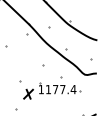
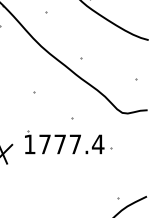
text: (48, 89) -> (45, 144), 1177.4 -> 1777.4

